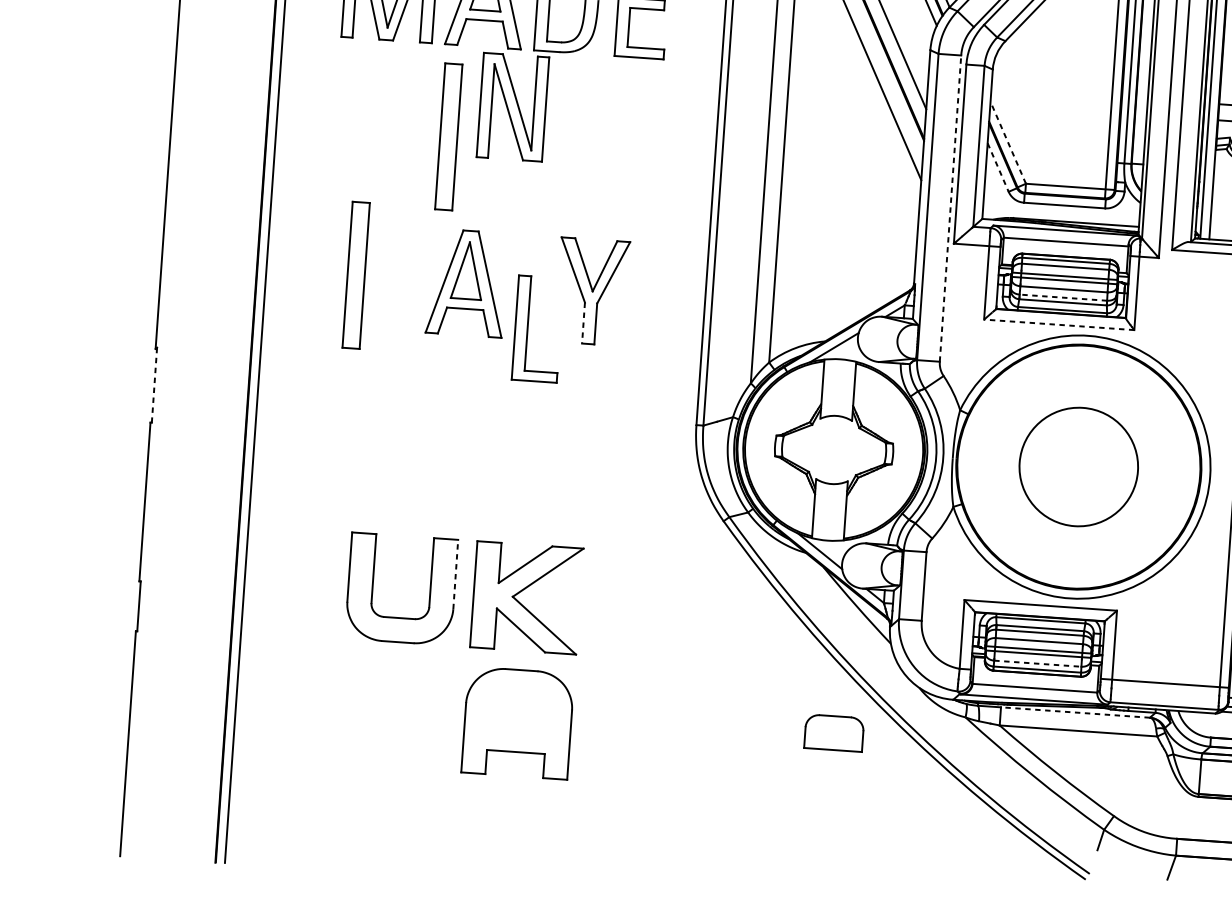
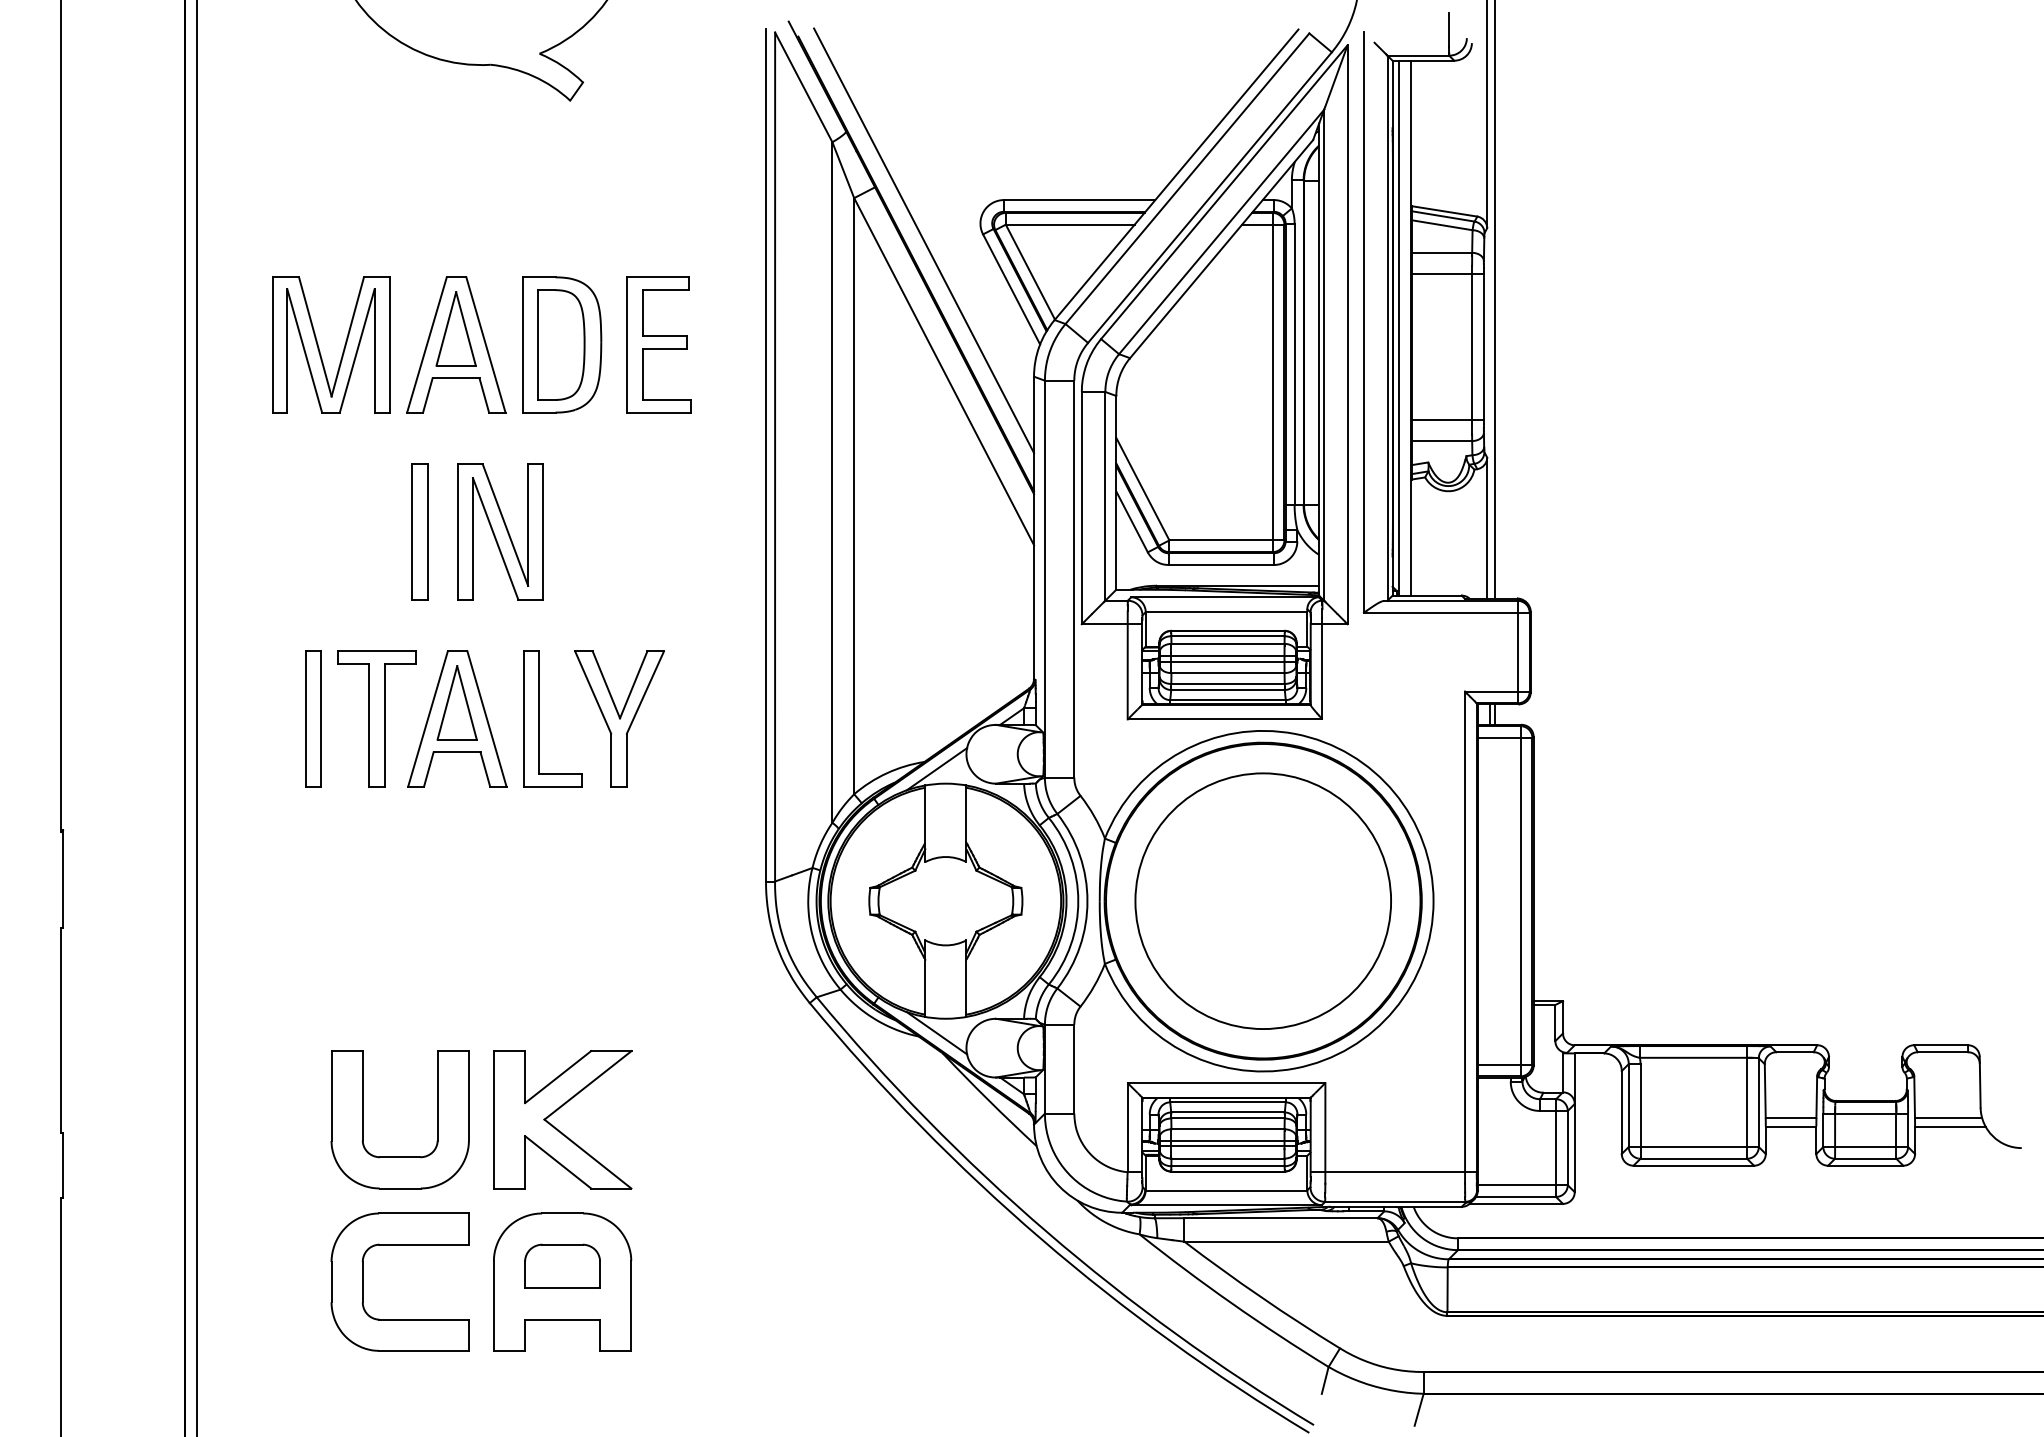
part: (512, 106) -> (500, 531), moved
part: (448, 136) -> (419, 531), size x0.71
line: (1007, 143) -> (1142, 489), dashed -> solid
line: (998, 167) -> (1132, 522), dashed -> solid
line: (950, 208) -> (1074, 579), dashed -> solid
part: (356, 274) -> (313, 718), size x0.71
part: (404, 278) -> (376, 718), added
line: (1063, 297) -> (1228, 683), dashed -> solid
line: (583, 323) -> (611, 760), dashed -> solid
line: (1058, 324) -> (1224, 719), dashed -> solid
part: (527, 328) -> (539, 718), moved
line: (154, 384) -> (63, 878), dashed -> solid
circle: (1078, 466) -> (1262, 900), size x1.67
line: (455, 574) -> (468, 1096), dashed -> solid
line: (1038, 663) -> (1228, 1158), dashed -> solid
part: (394, 686) -> (399, 1245), added
line: (1075, 712) -> (1280, 1218), dashed -> solid
part: (834, 732) -> (562, 1265), moved

